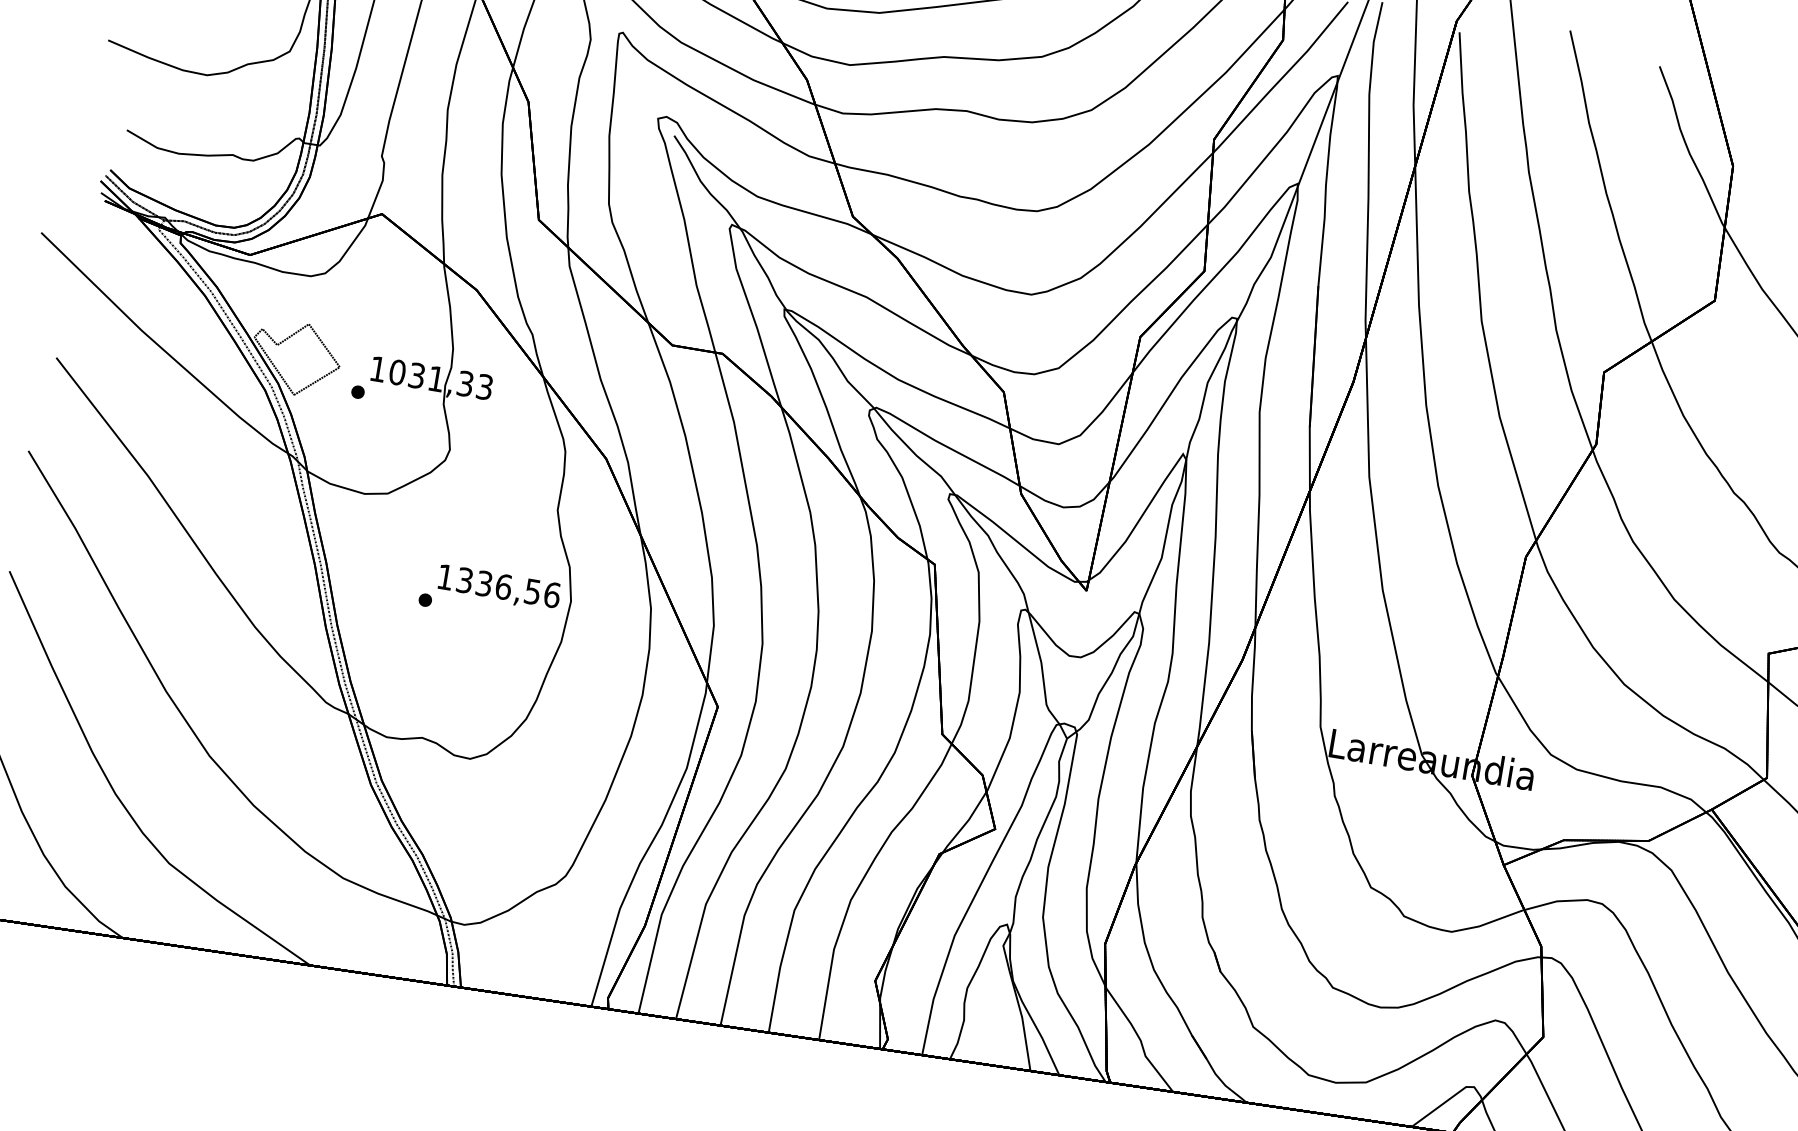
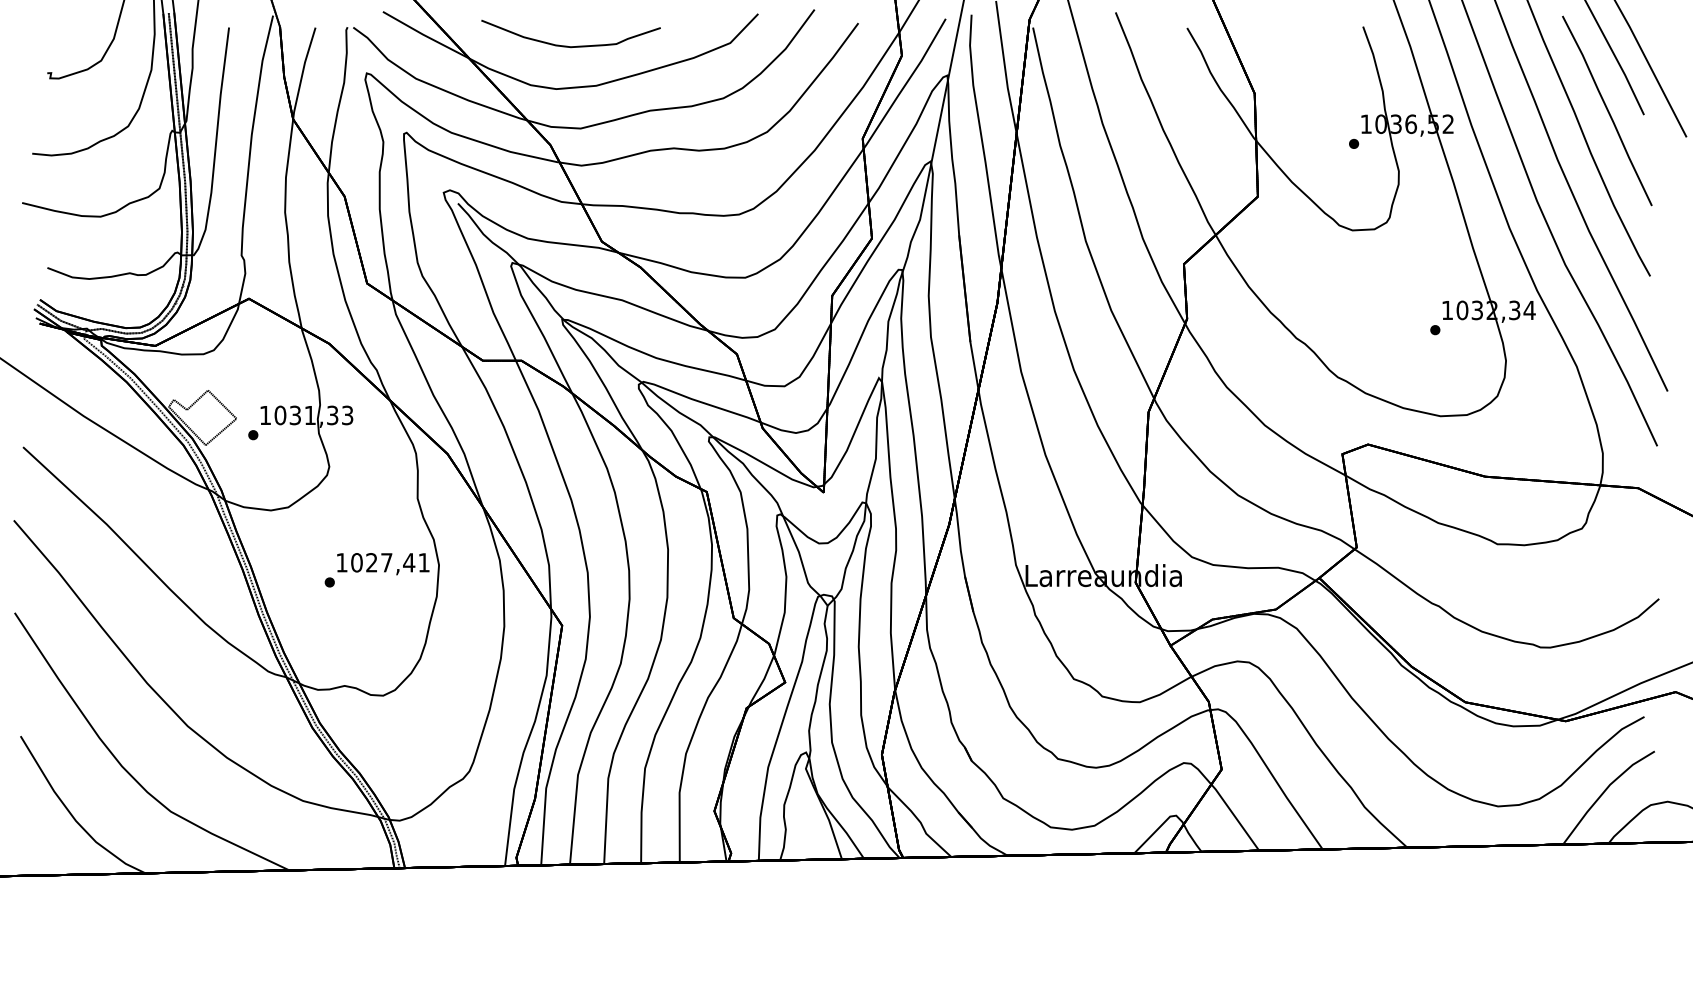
text: (508, 587) -> (390, 562), 1336,56 -> 1027,41

